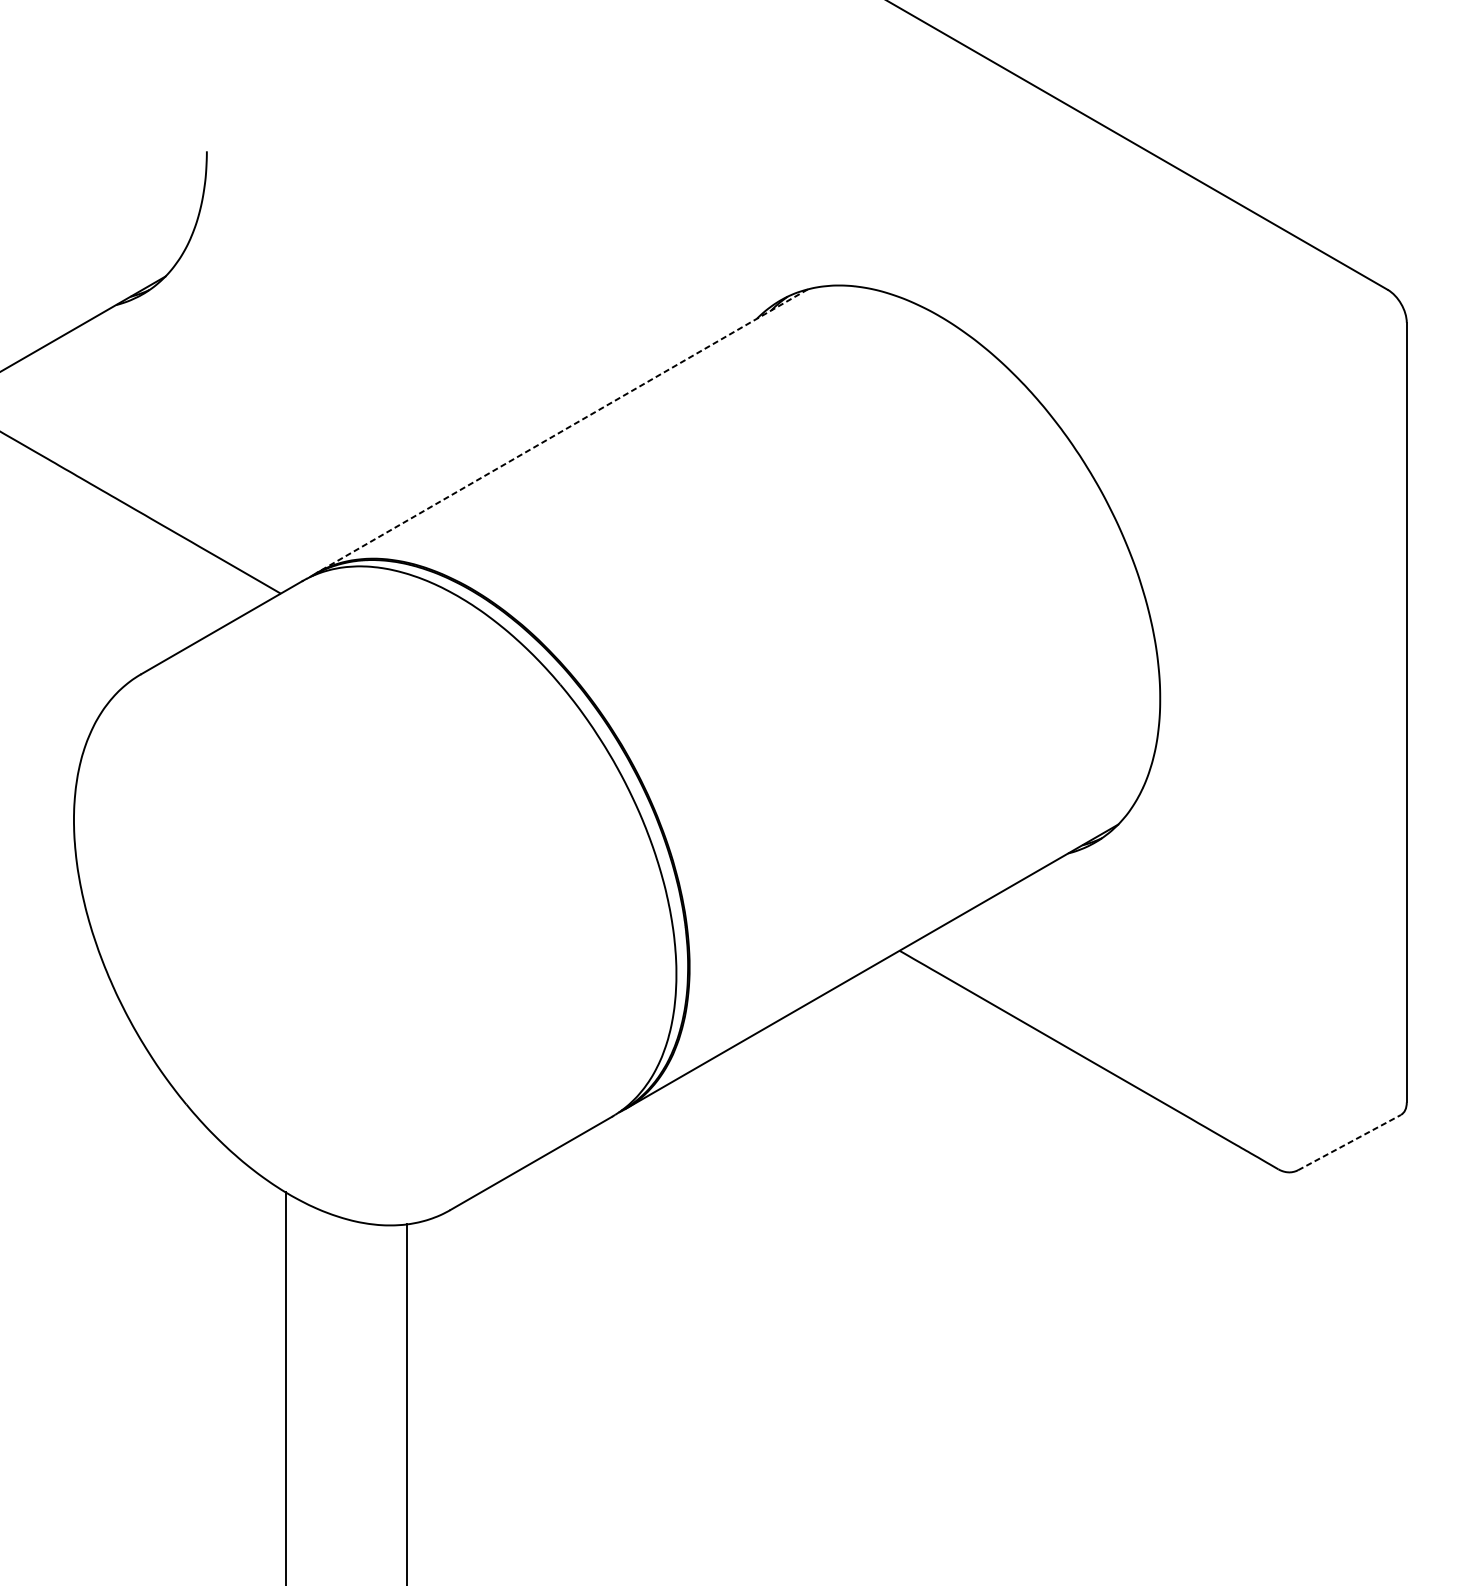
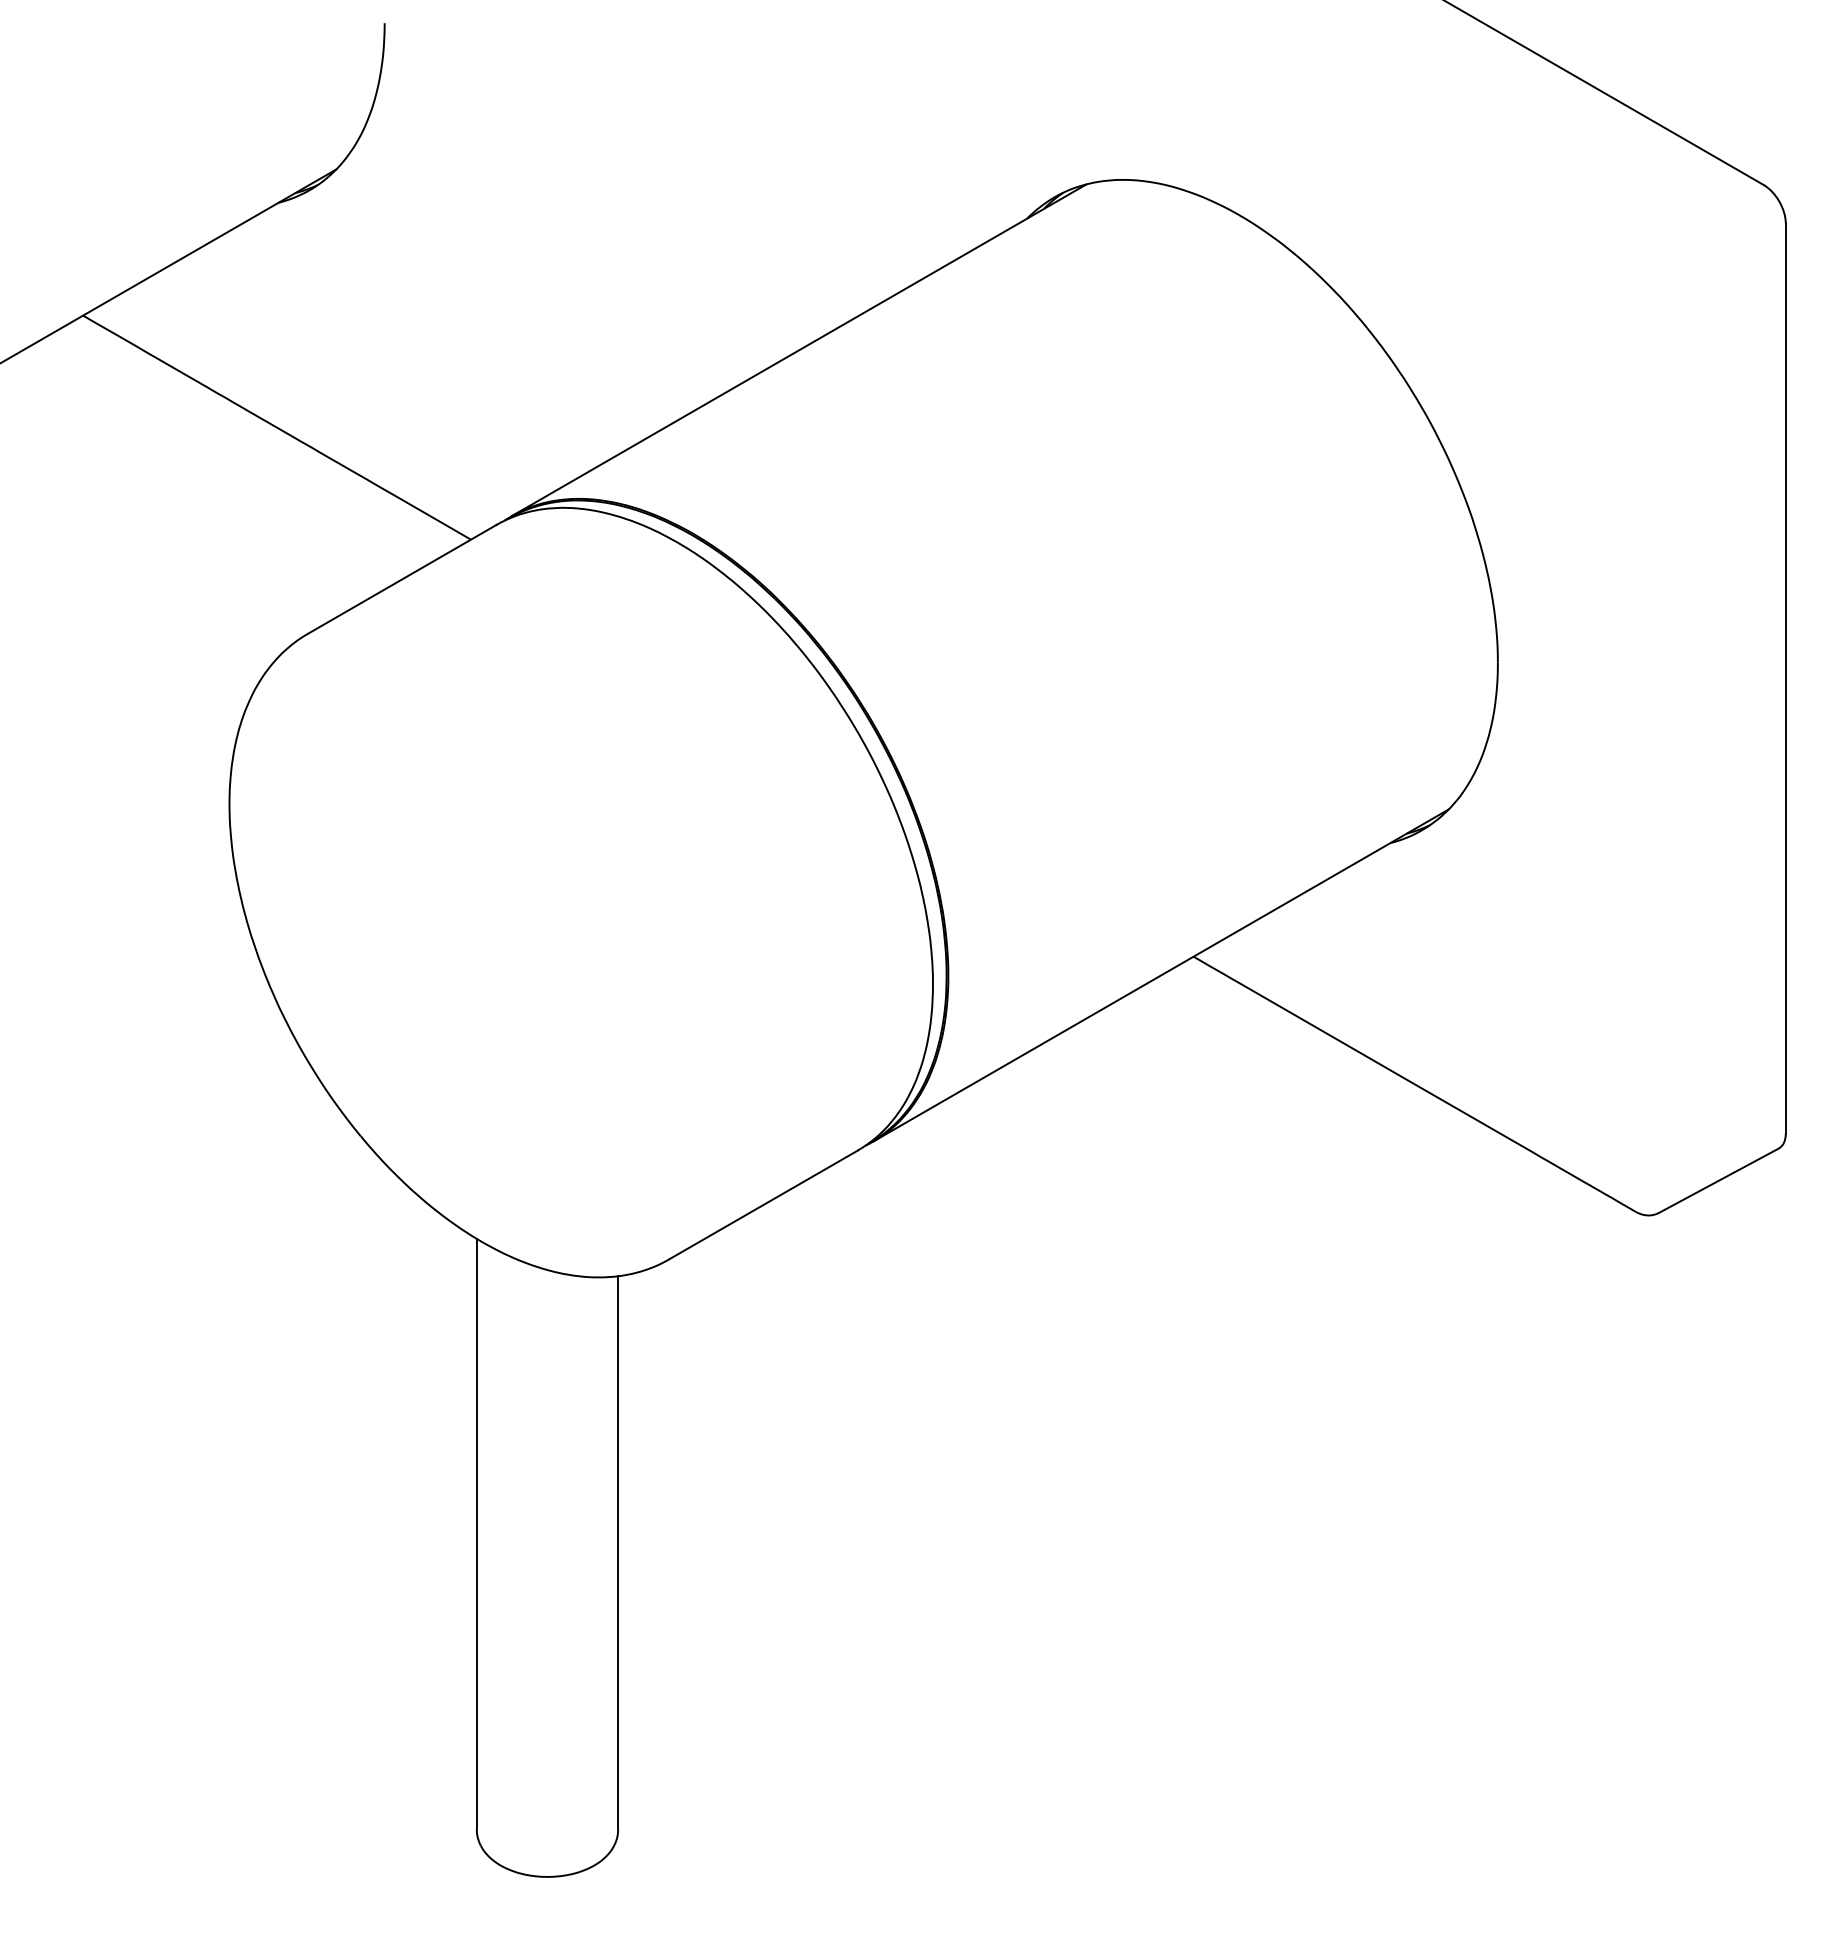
line: (561, 431) -> (798, 350), dashed -> solid
line: (1350, 1142) -> (1719, 1180), dashed -> solid

